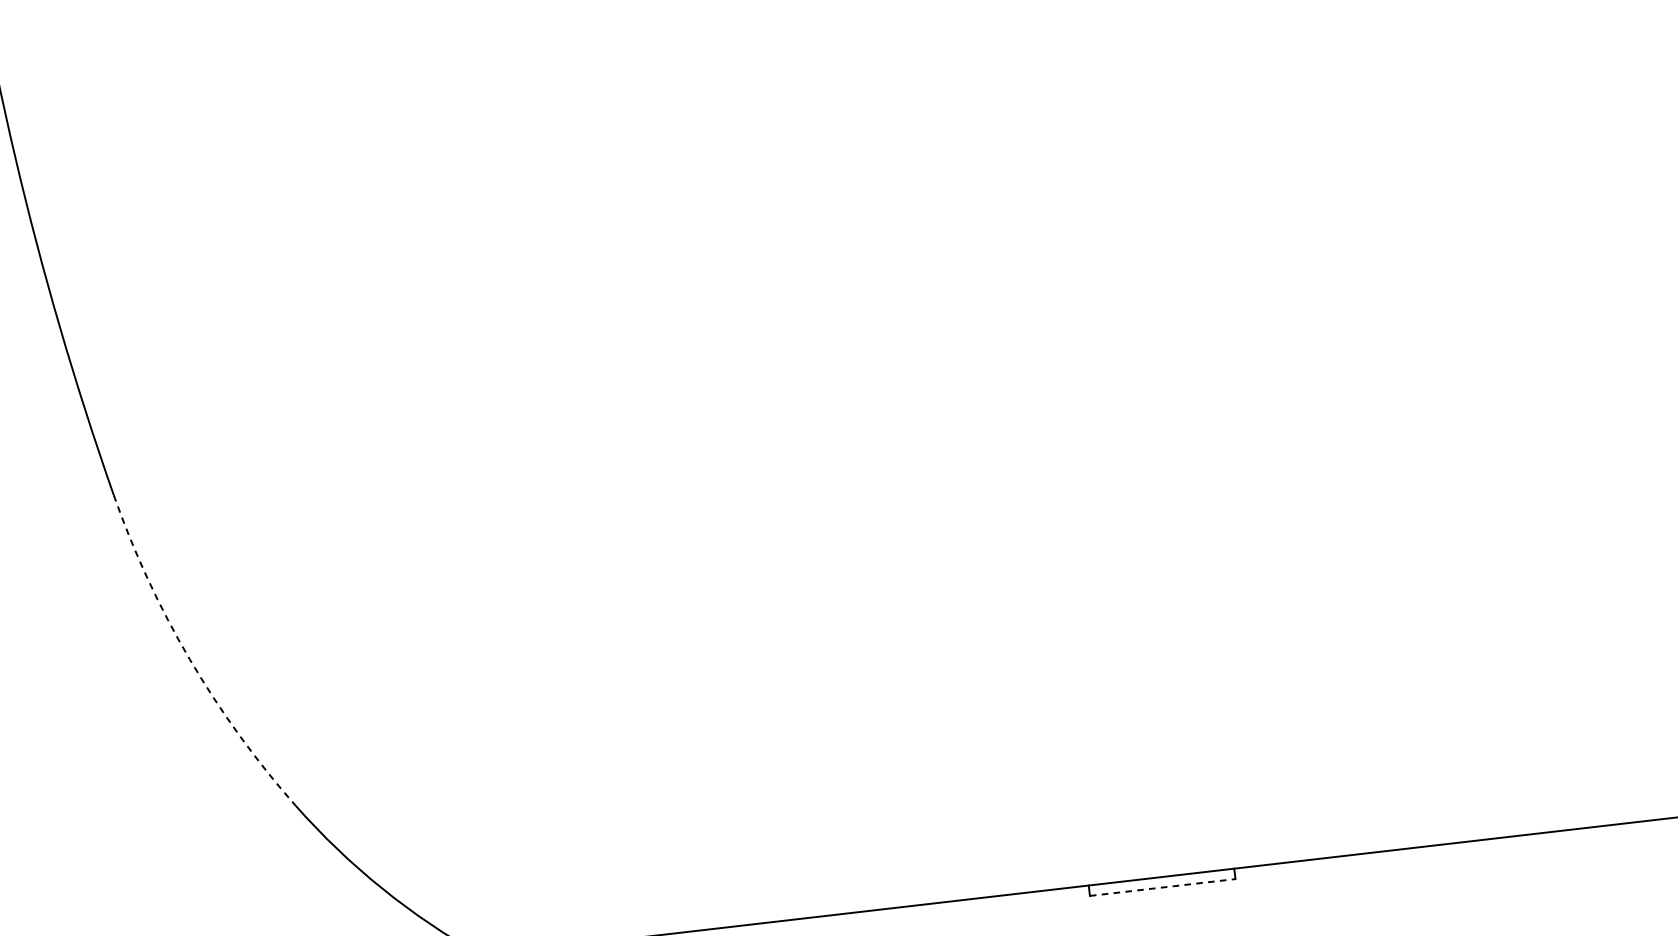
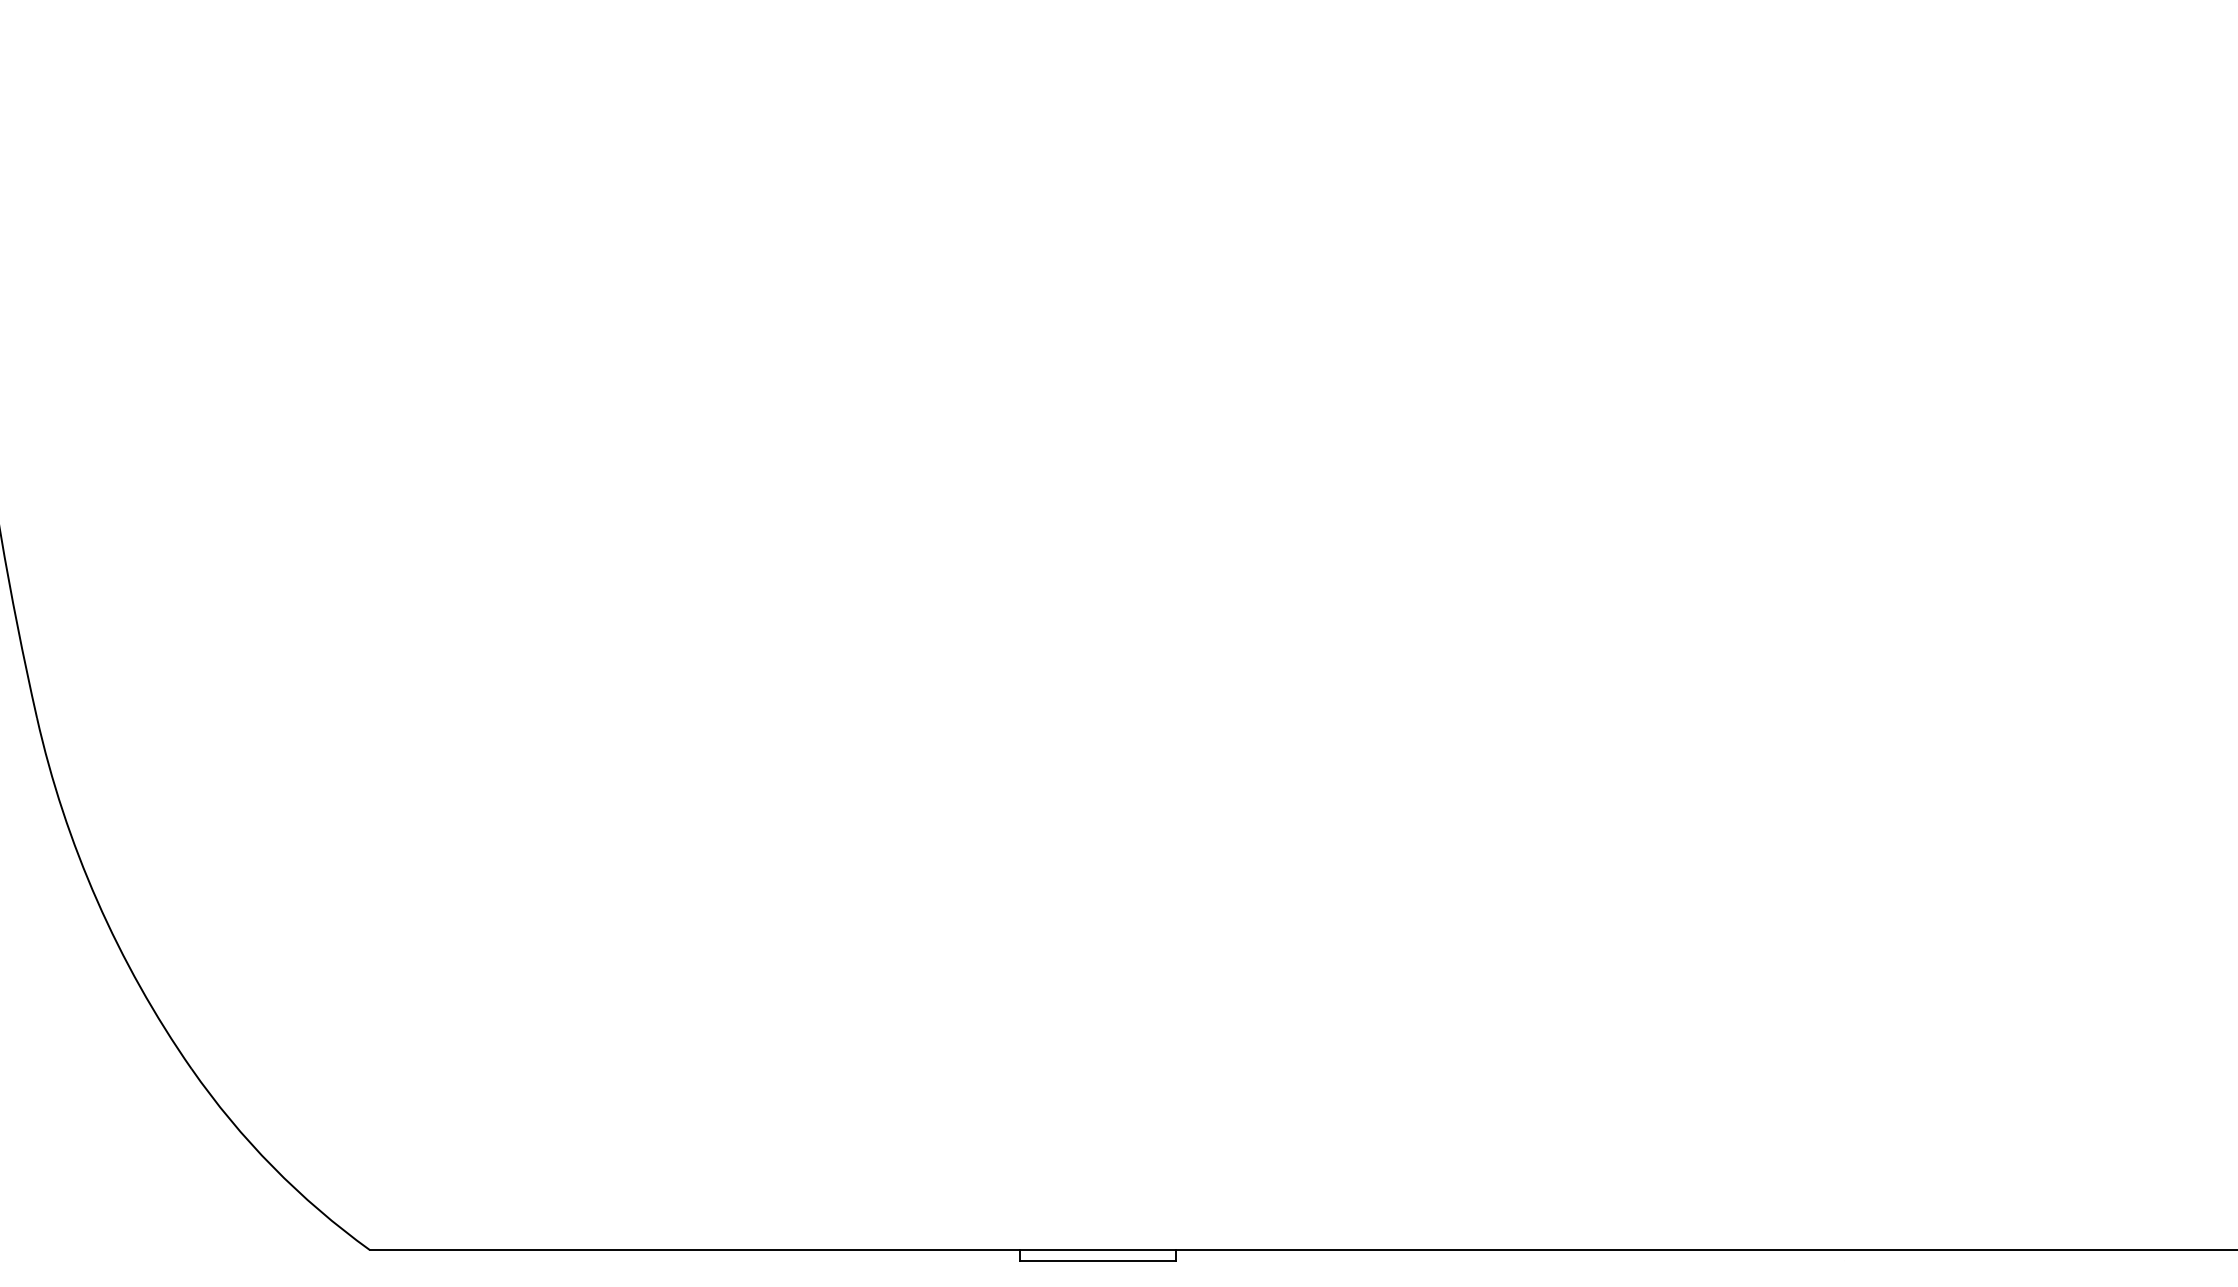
arc: (189, 659) -> (97, 900), dashed -> solid
line: (1163, 887) -> (1098, 1261), dashed -> solid

